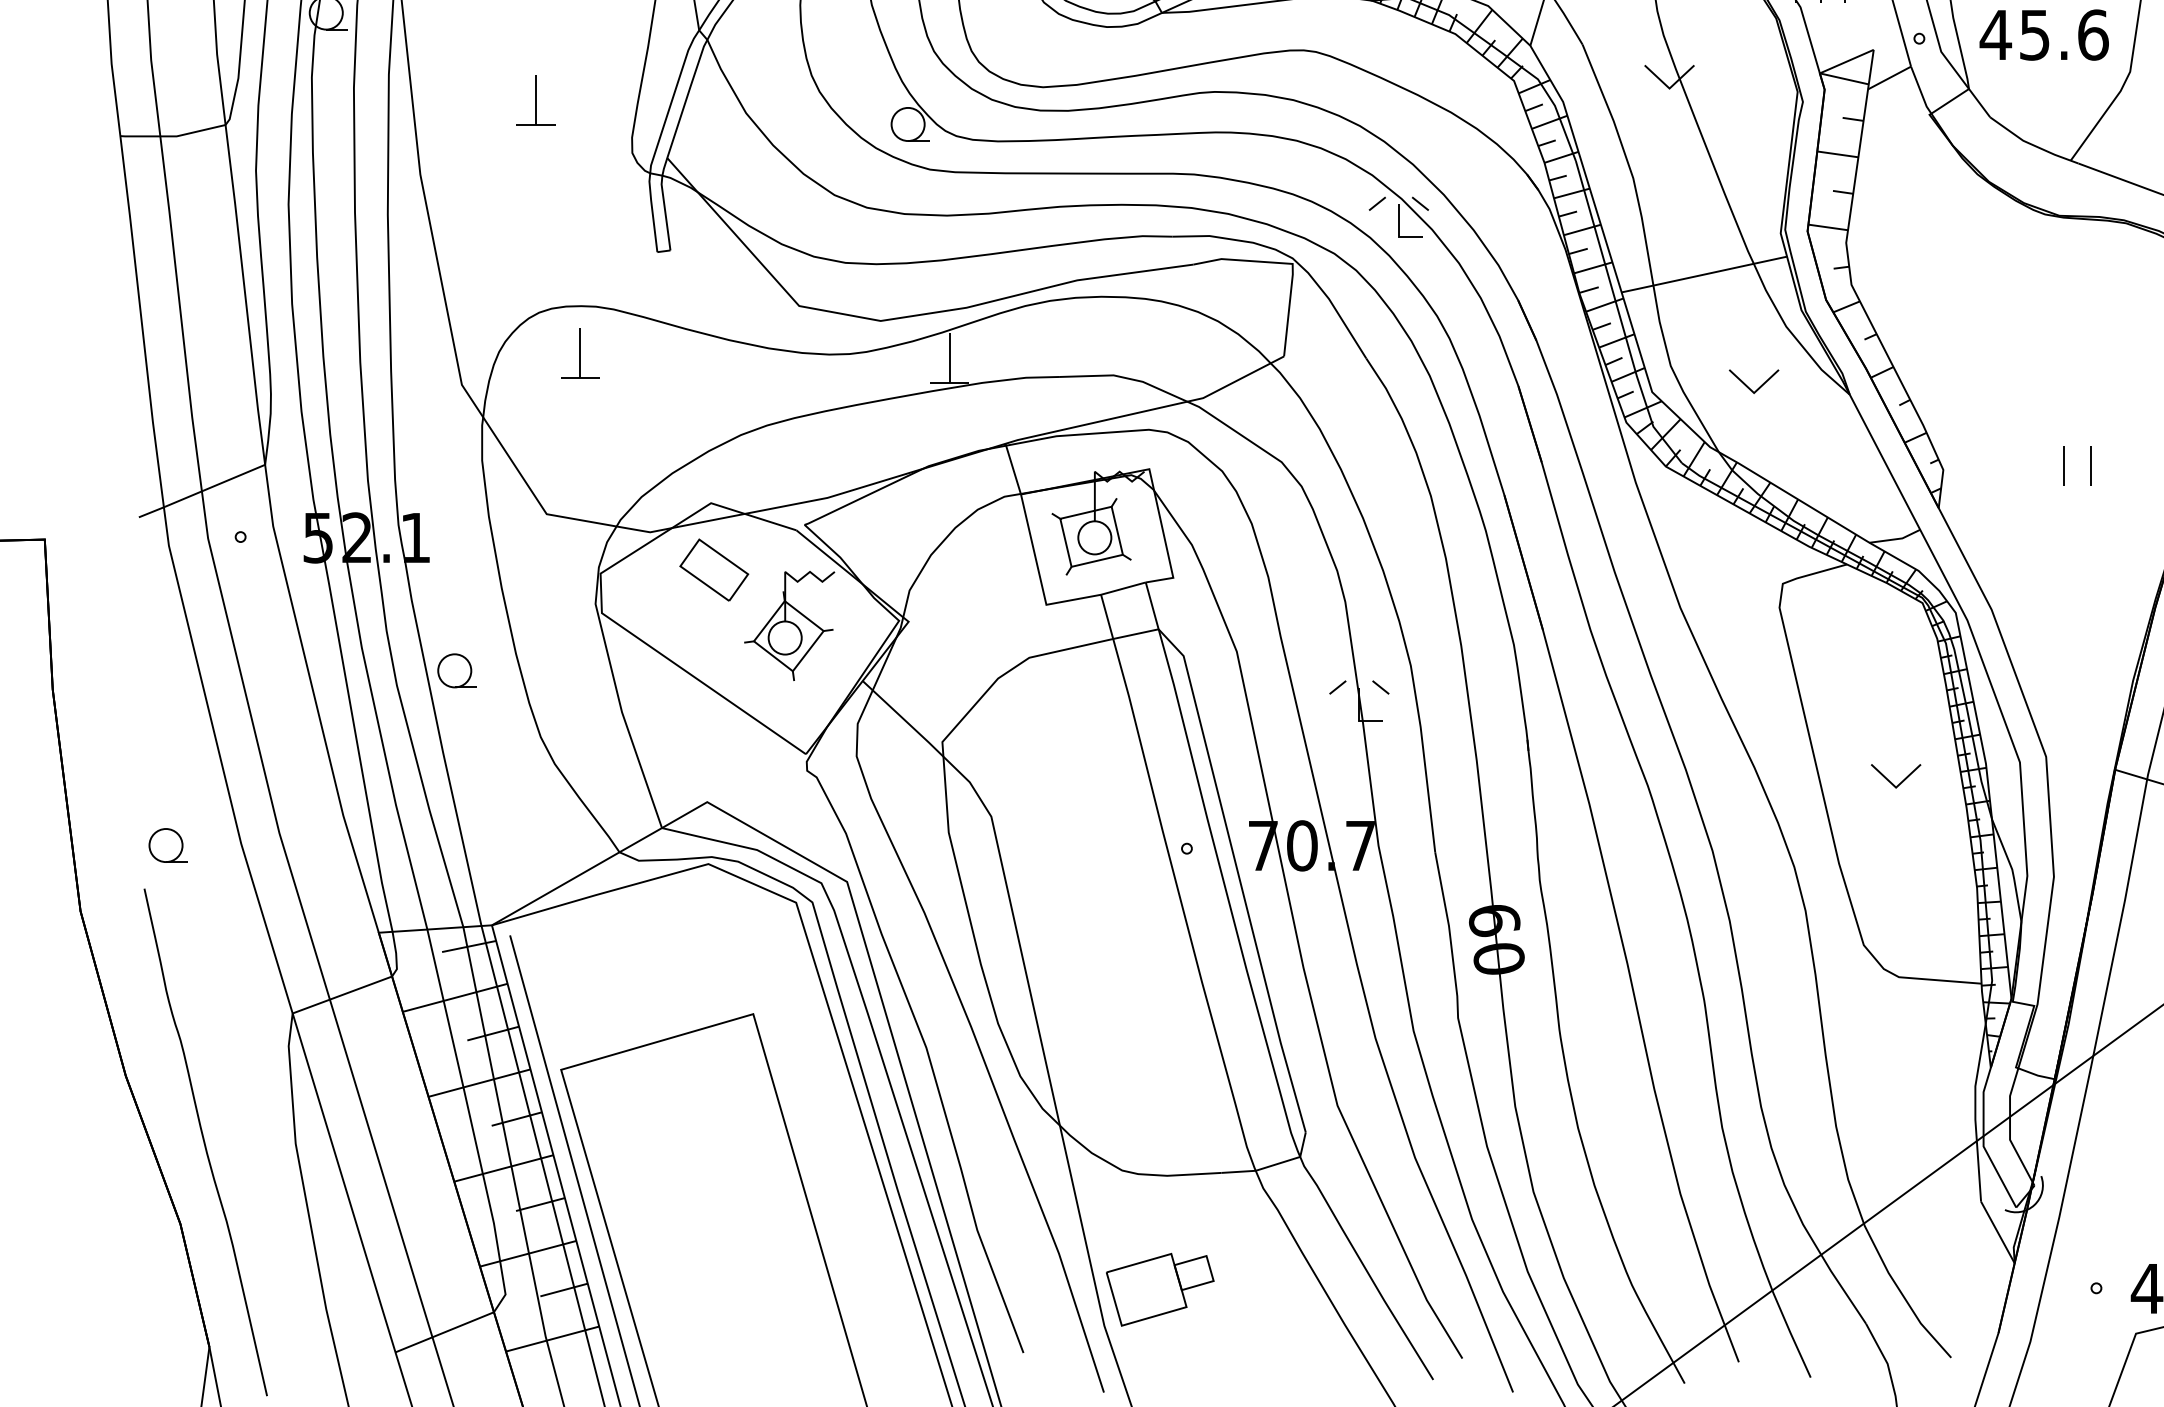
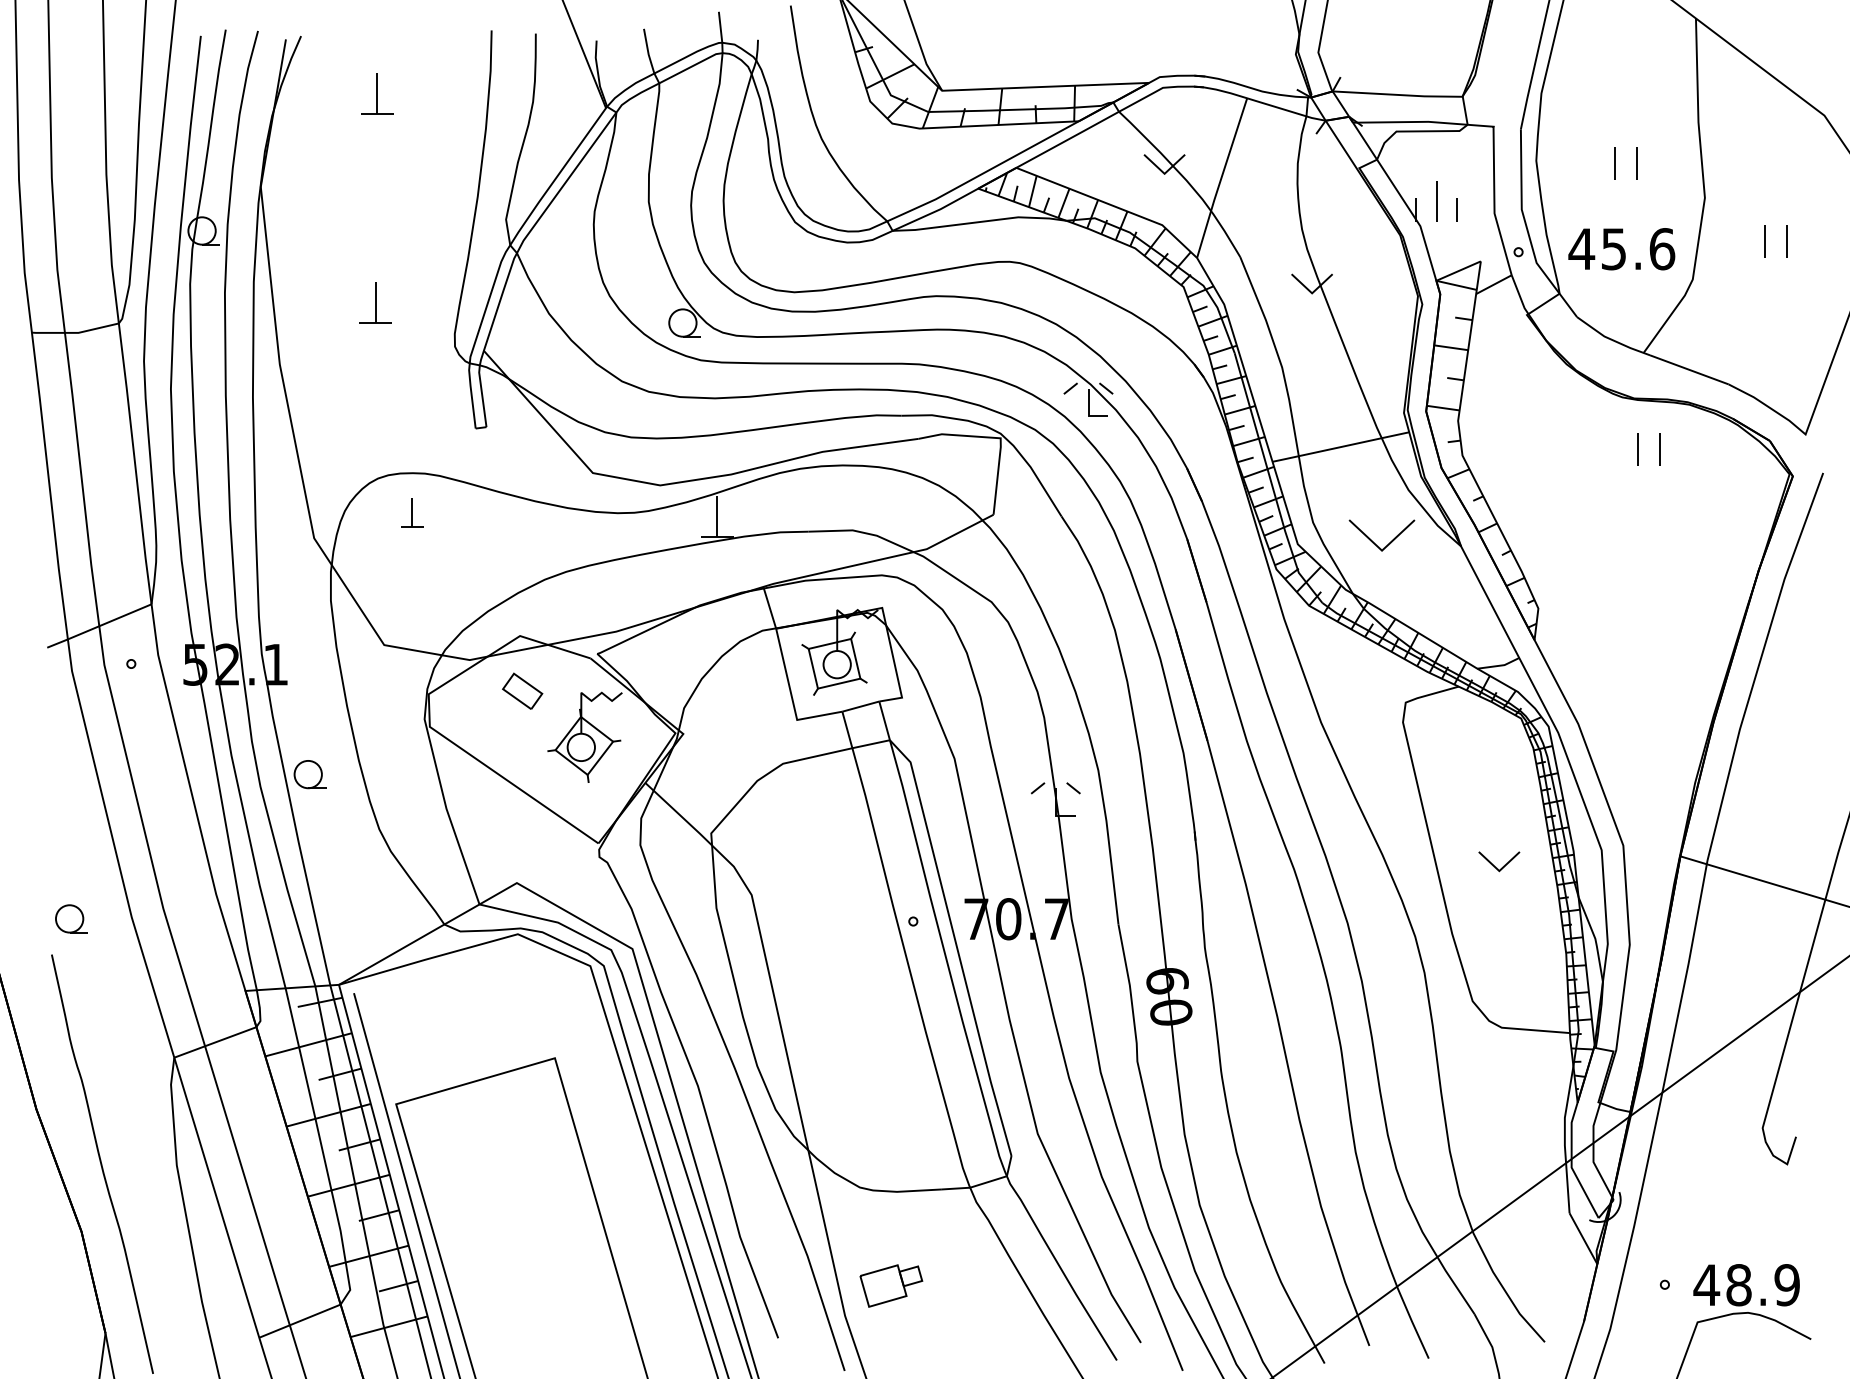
part: (579, 353) -> (411, 512), size x0.7
part: (1753, 381) -> (1381, 535), size x1.6
part: (2064, 466) -> (1638, 449), moved
part: (714, 570) -> (522, 691), size x0.7
part: (1160, 1289) -> (891, 1285), size x0.7

